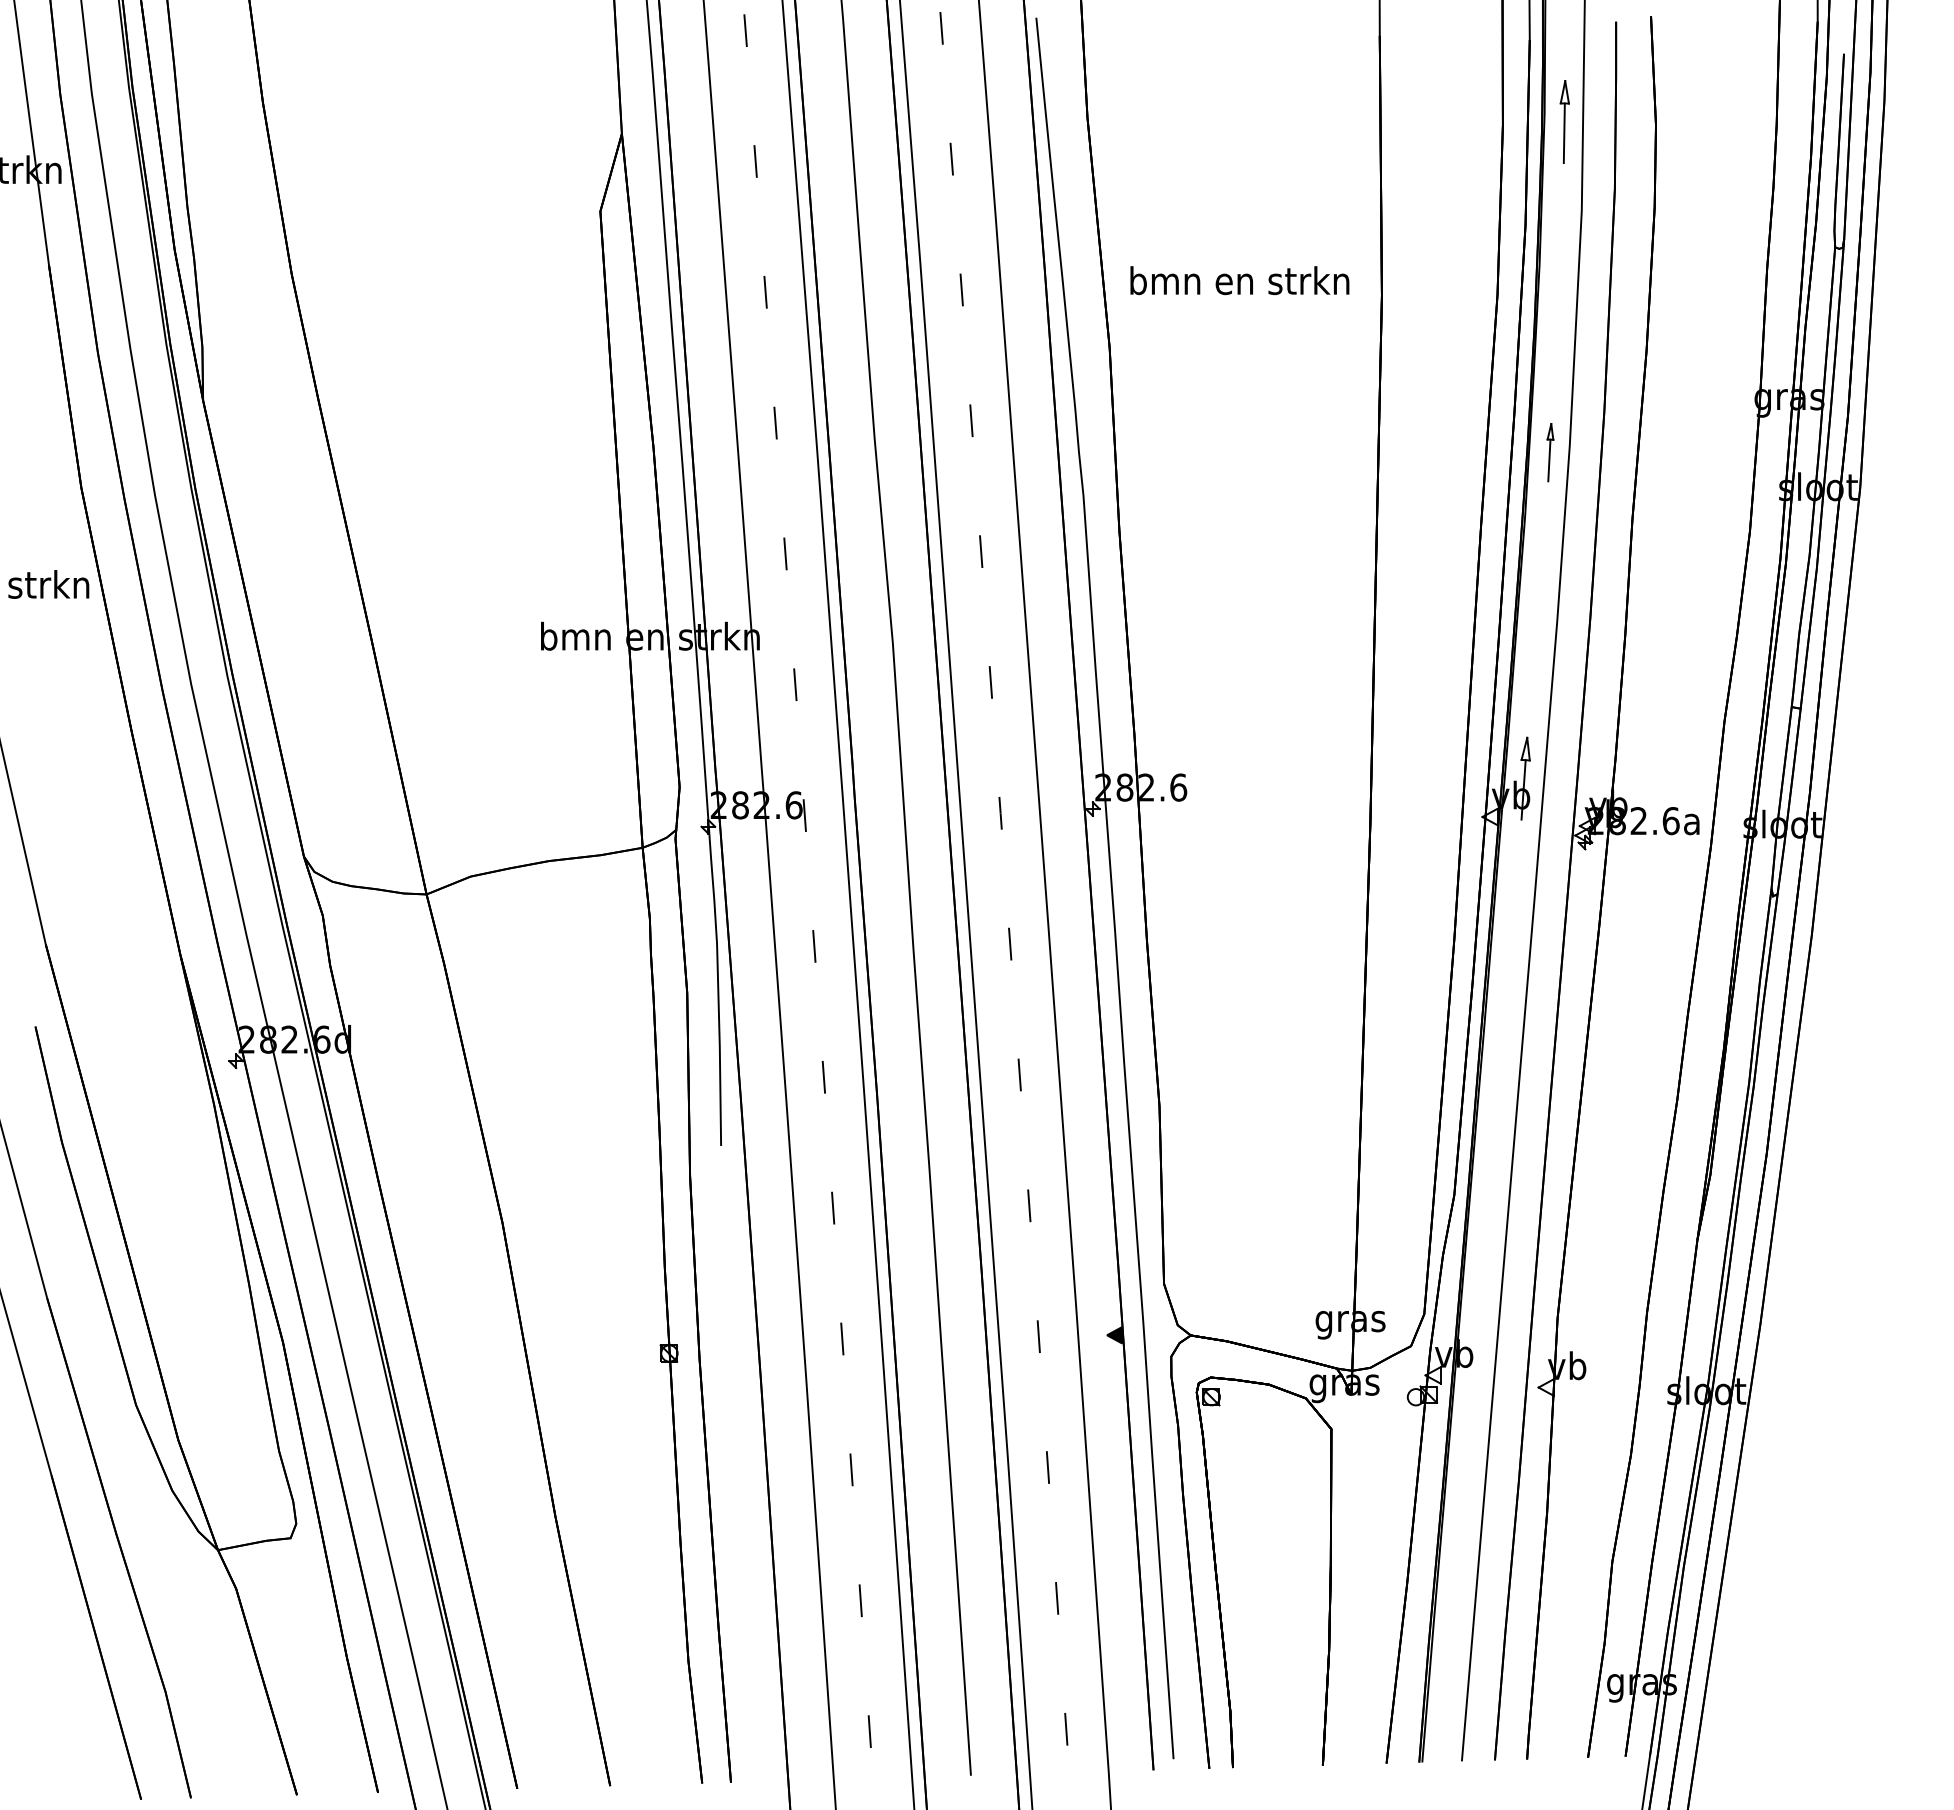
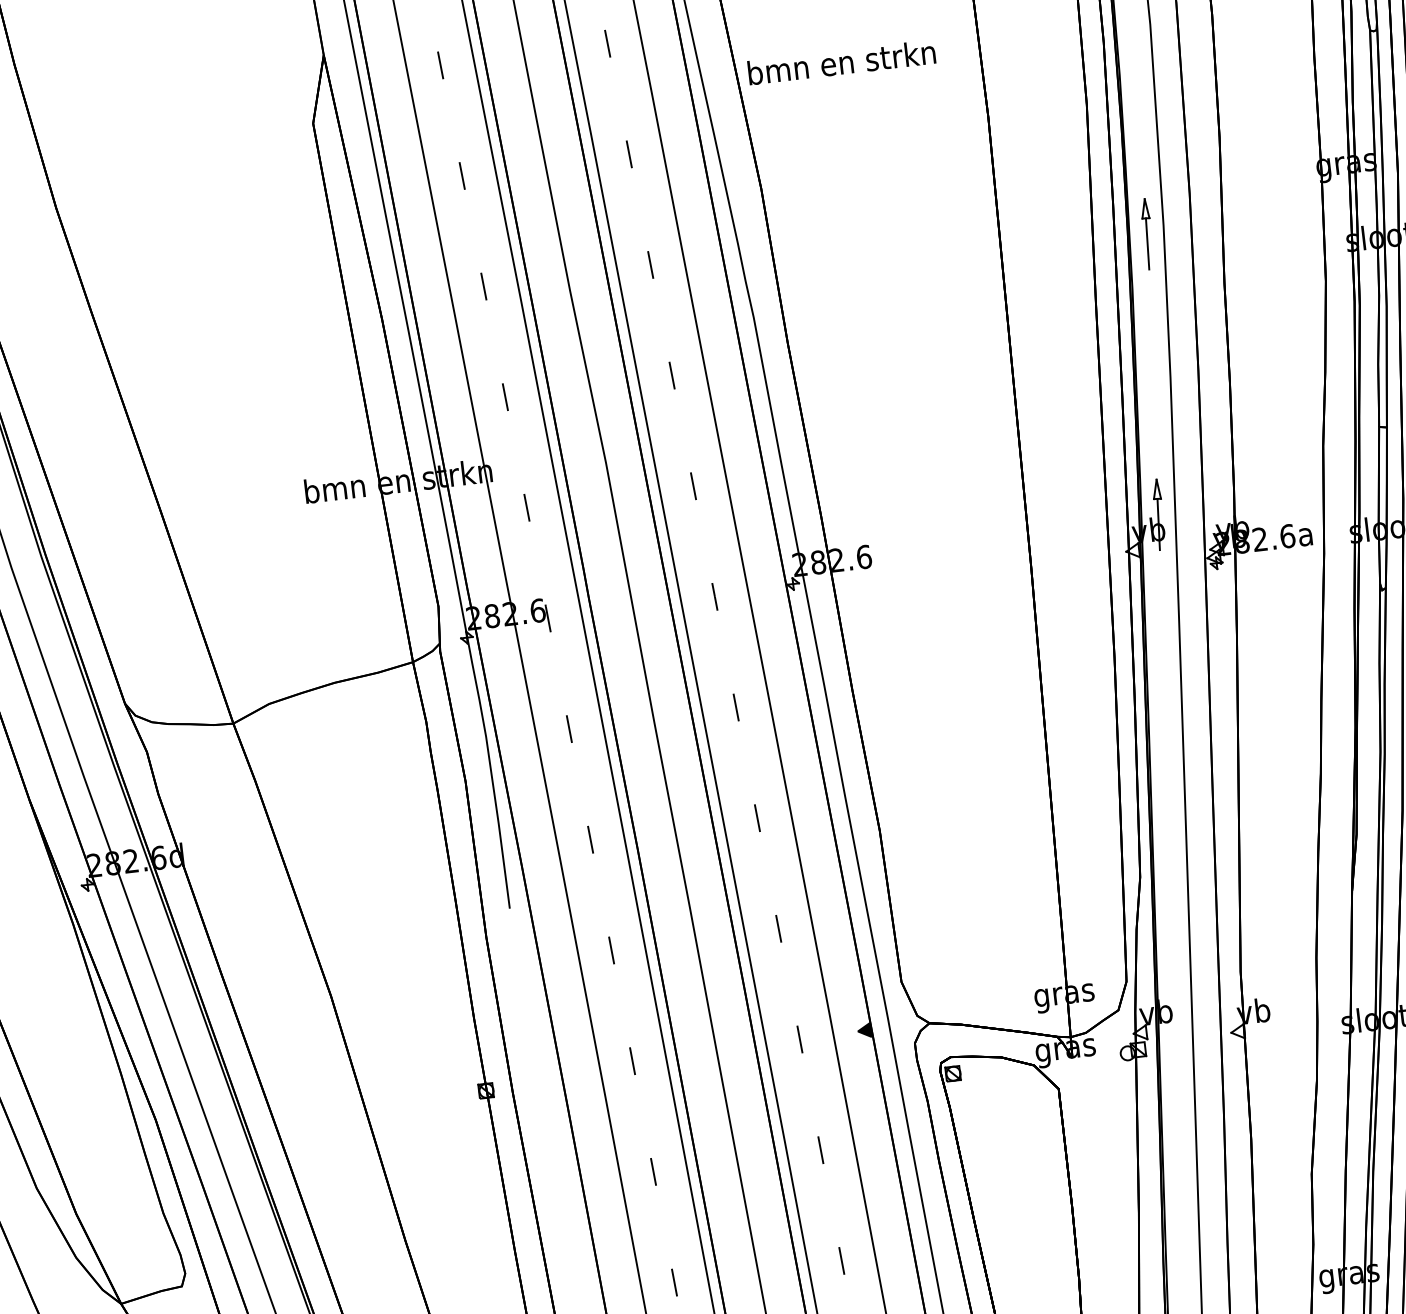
text: (1239, 280) -> (841, 62), moved
part: (1550, 452) -> (1147, 233), size x1.43

